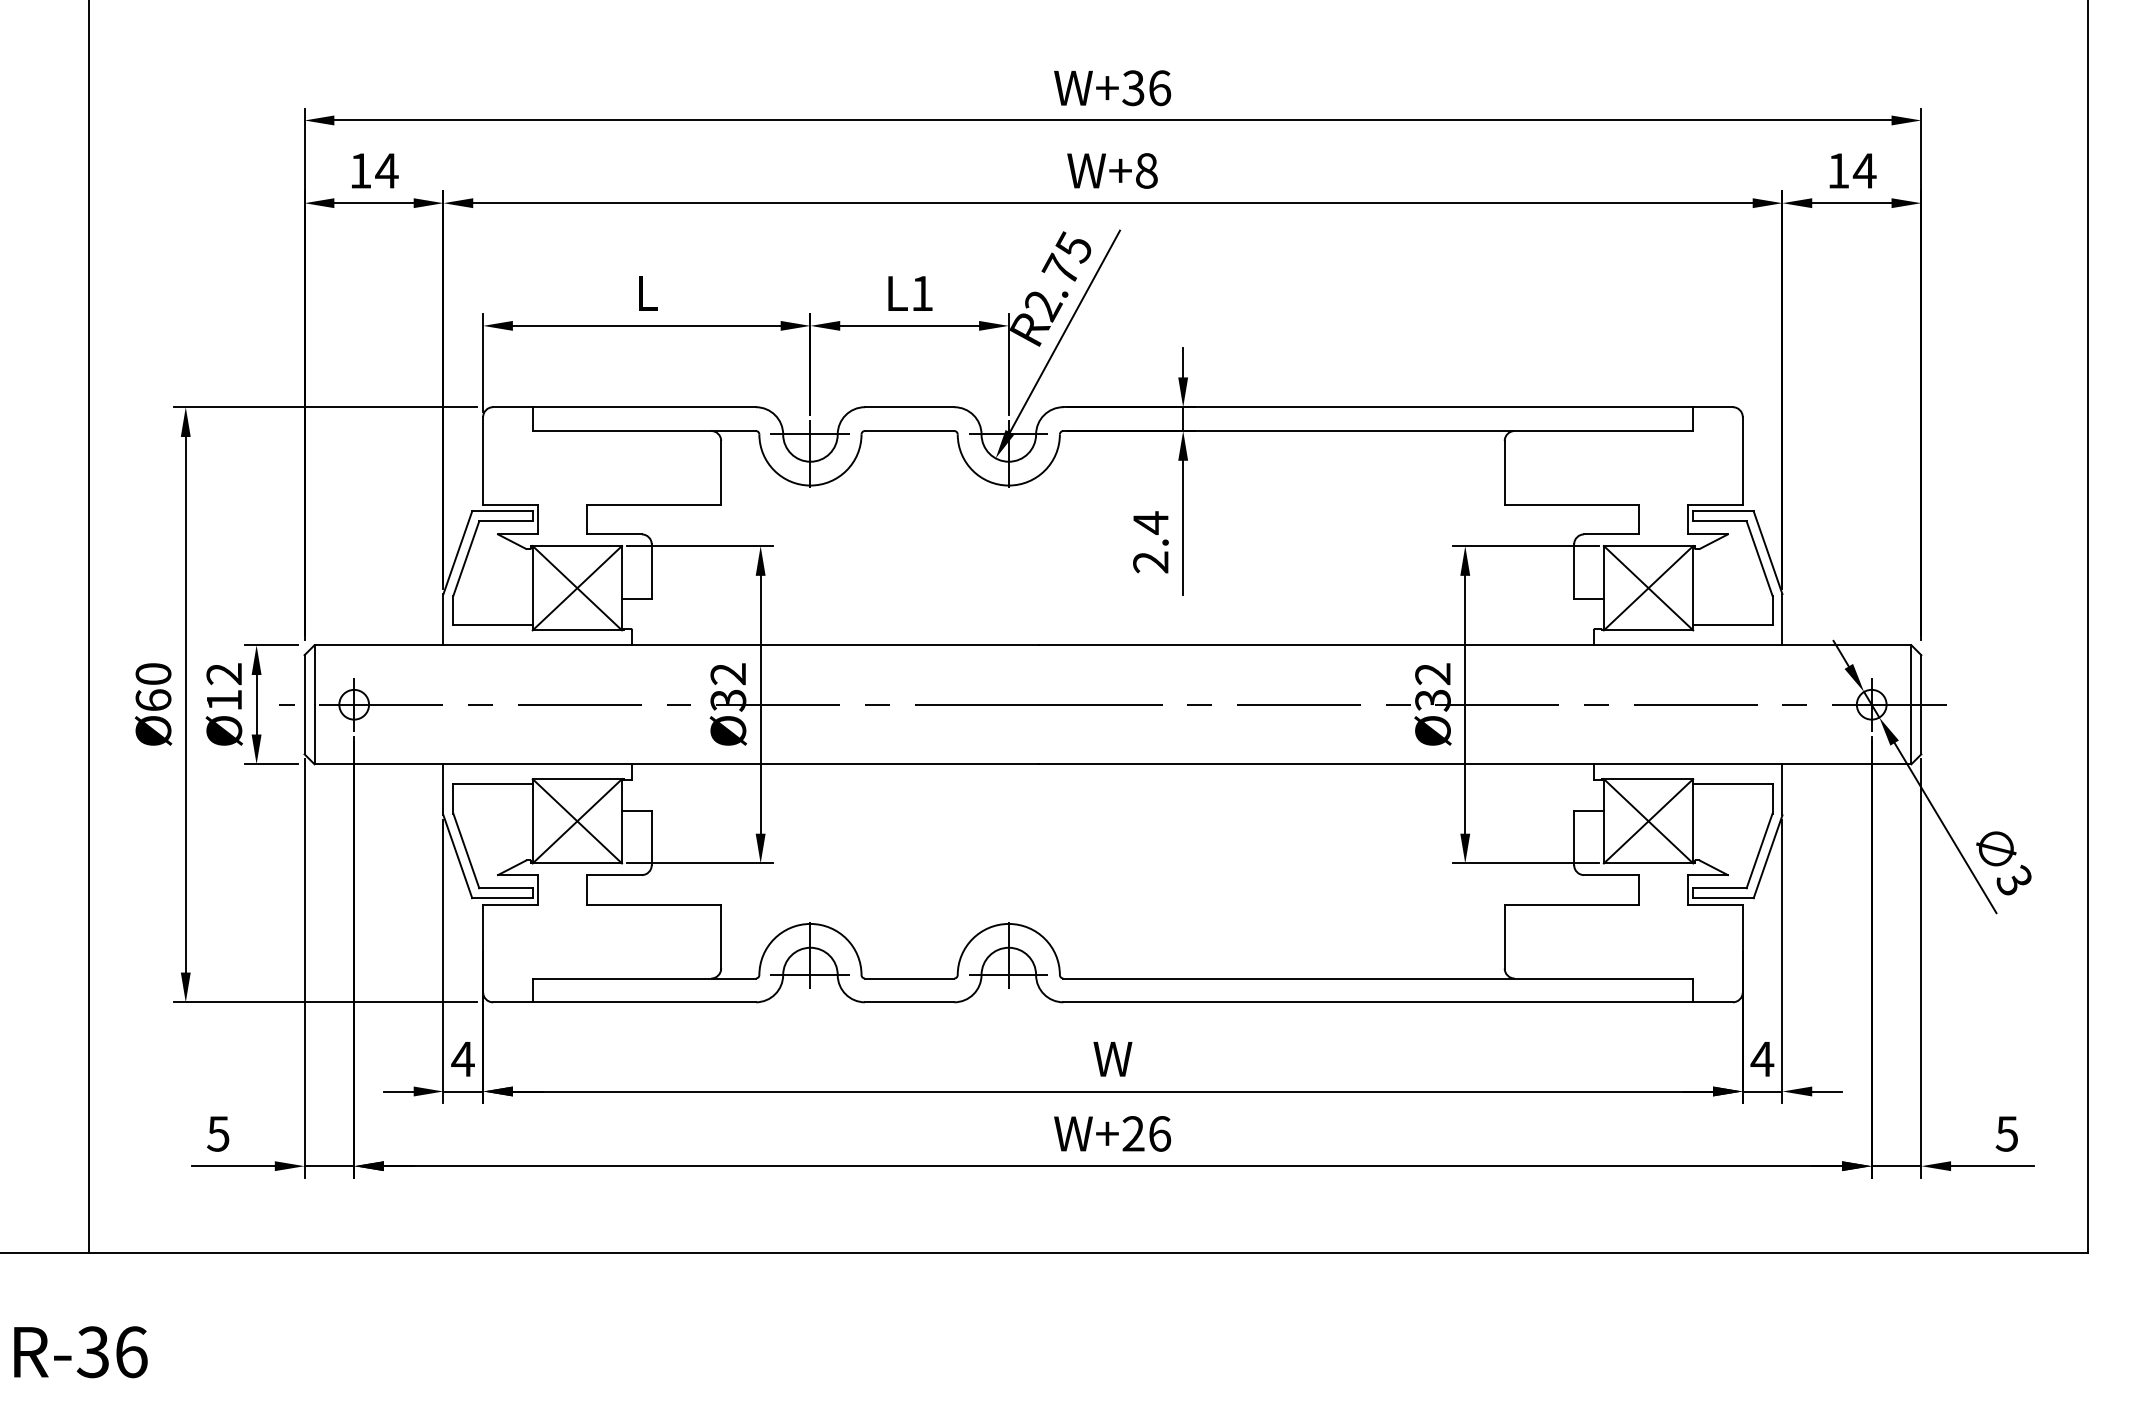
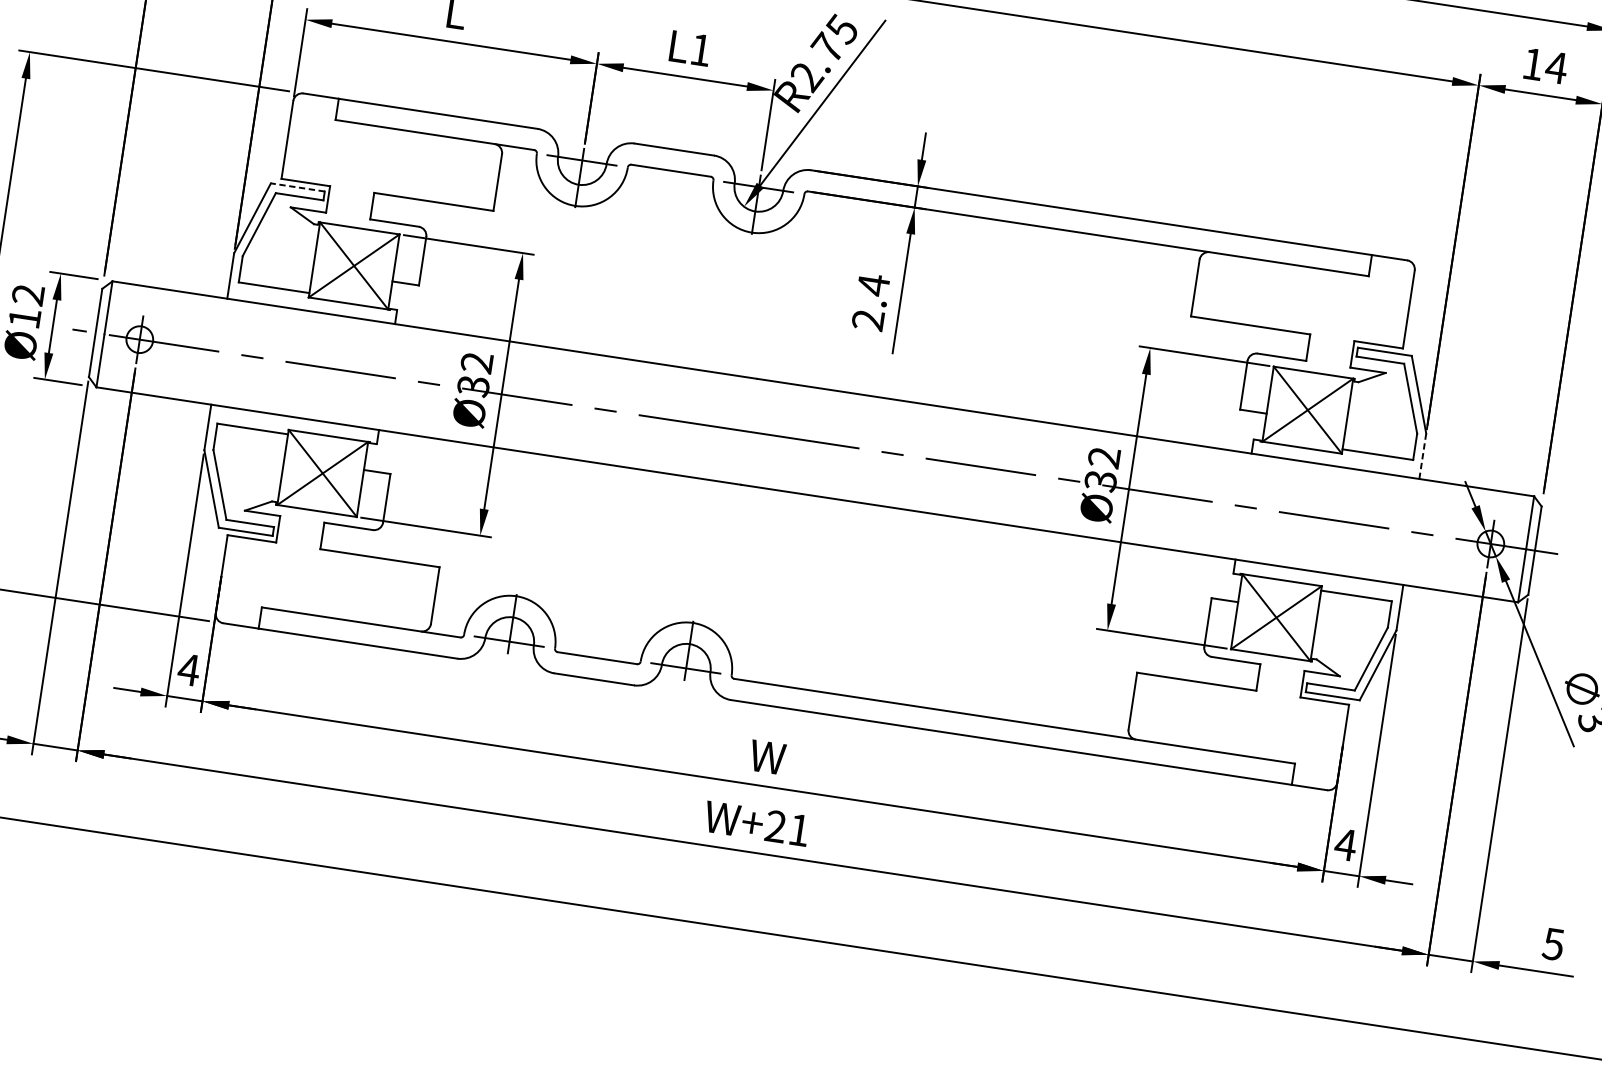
line: (501, 511) -> (296, 187), solid -> dashed
line: (1782, 619) -> (1422, 456), solid -> dashed
text: (1160, 1133) -> (799, 829), W+26 -> W+21

